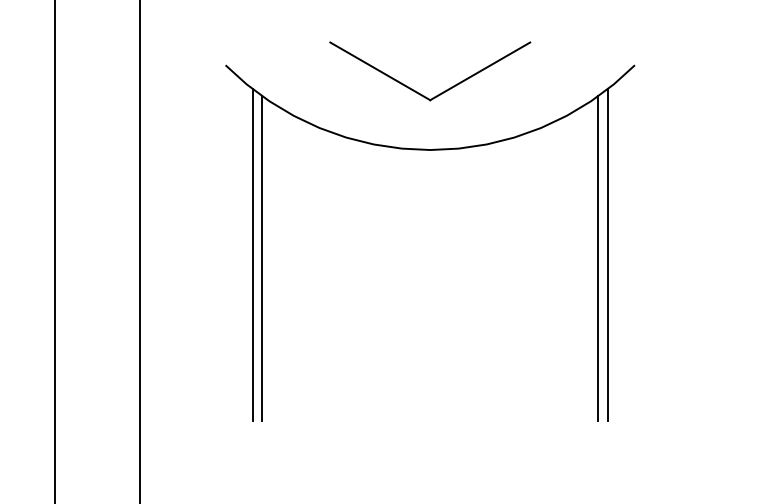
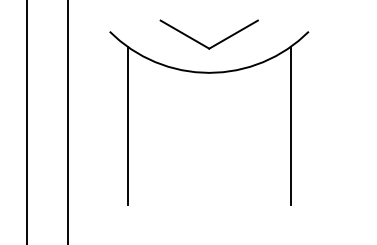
line: (253, 254) -> (123, 123), removed
line: (607, 254) -> (295, 123), removed

